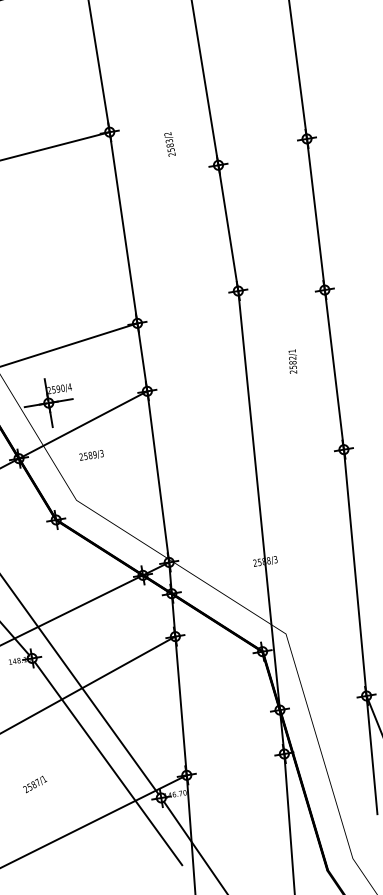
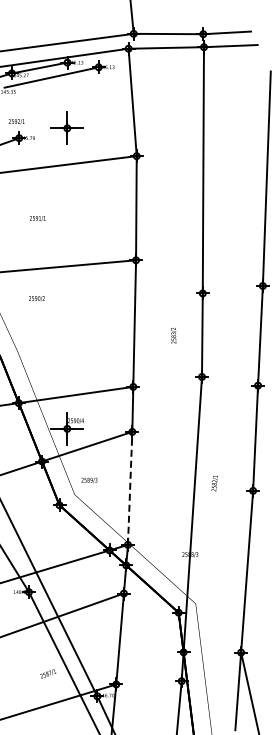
text: (169, 144) -> (173, 335), moved
text: (292, 361) -> (214, 483), moved
text: (91, 454) -> (89, 479), moved
line: (158, 475) -> (130, 487), solid -> dashed
text: (35, 783) -> (48, 673), moved

